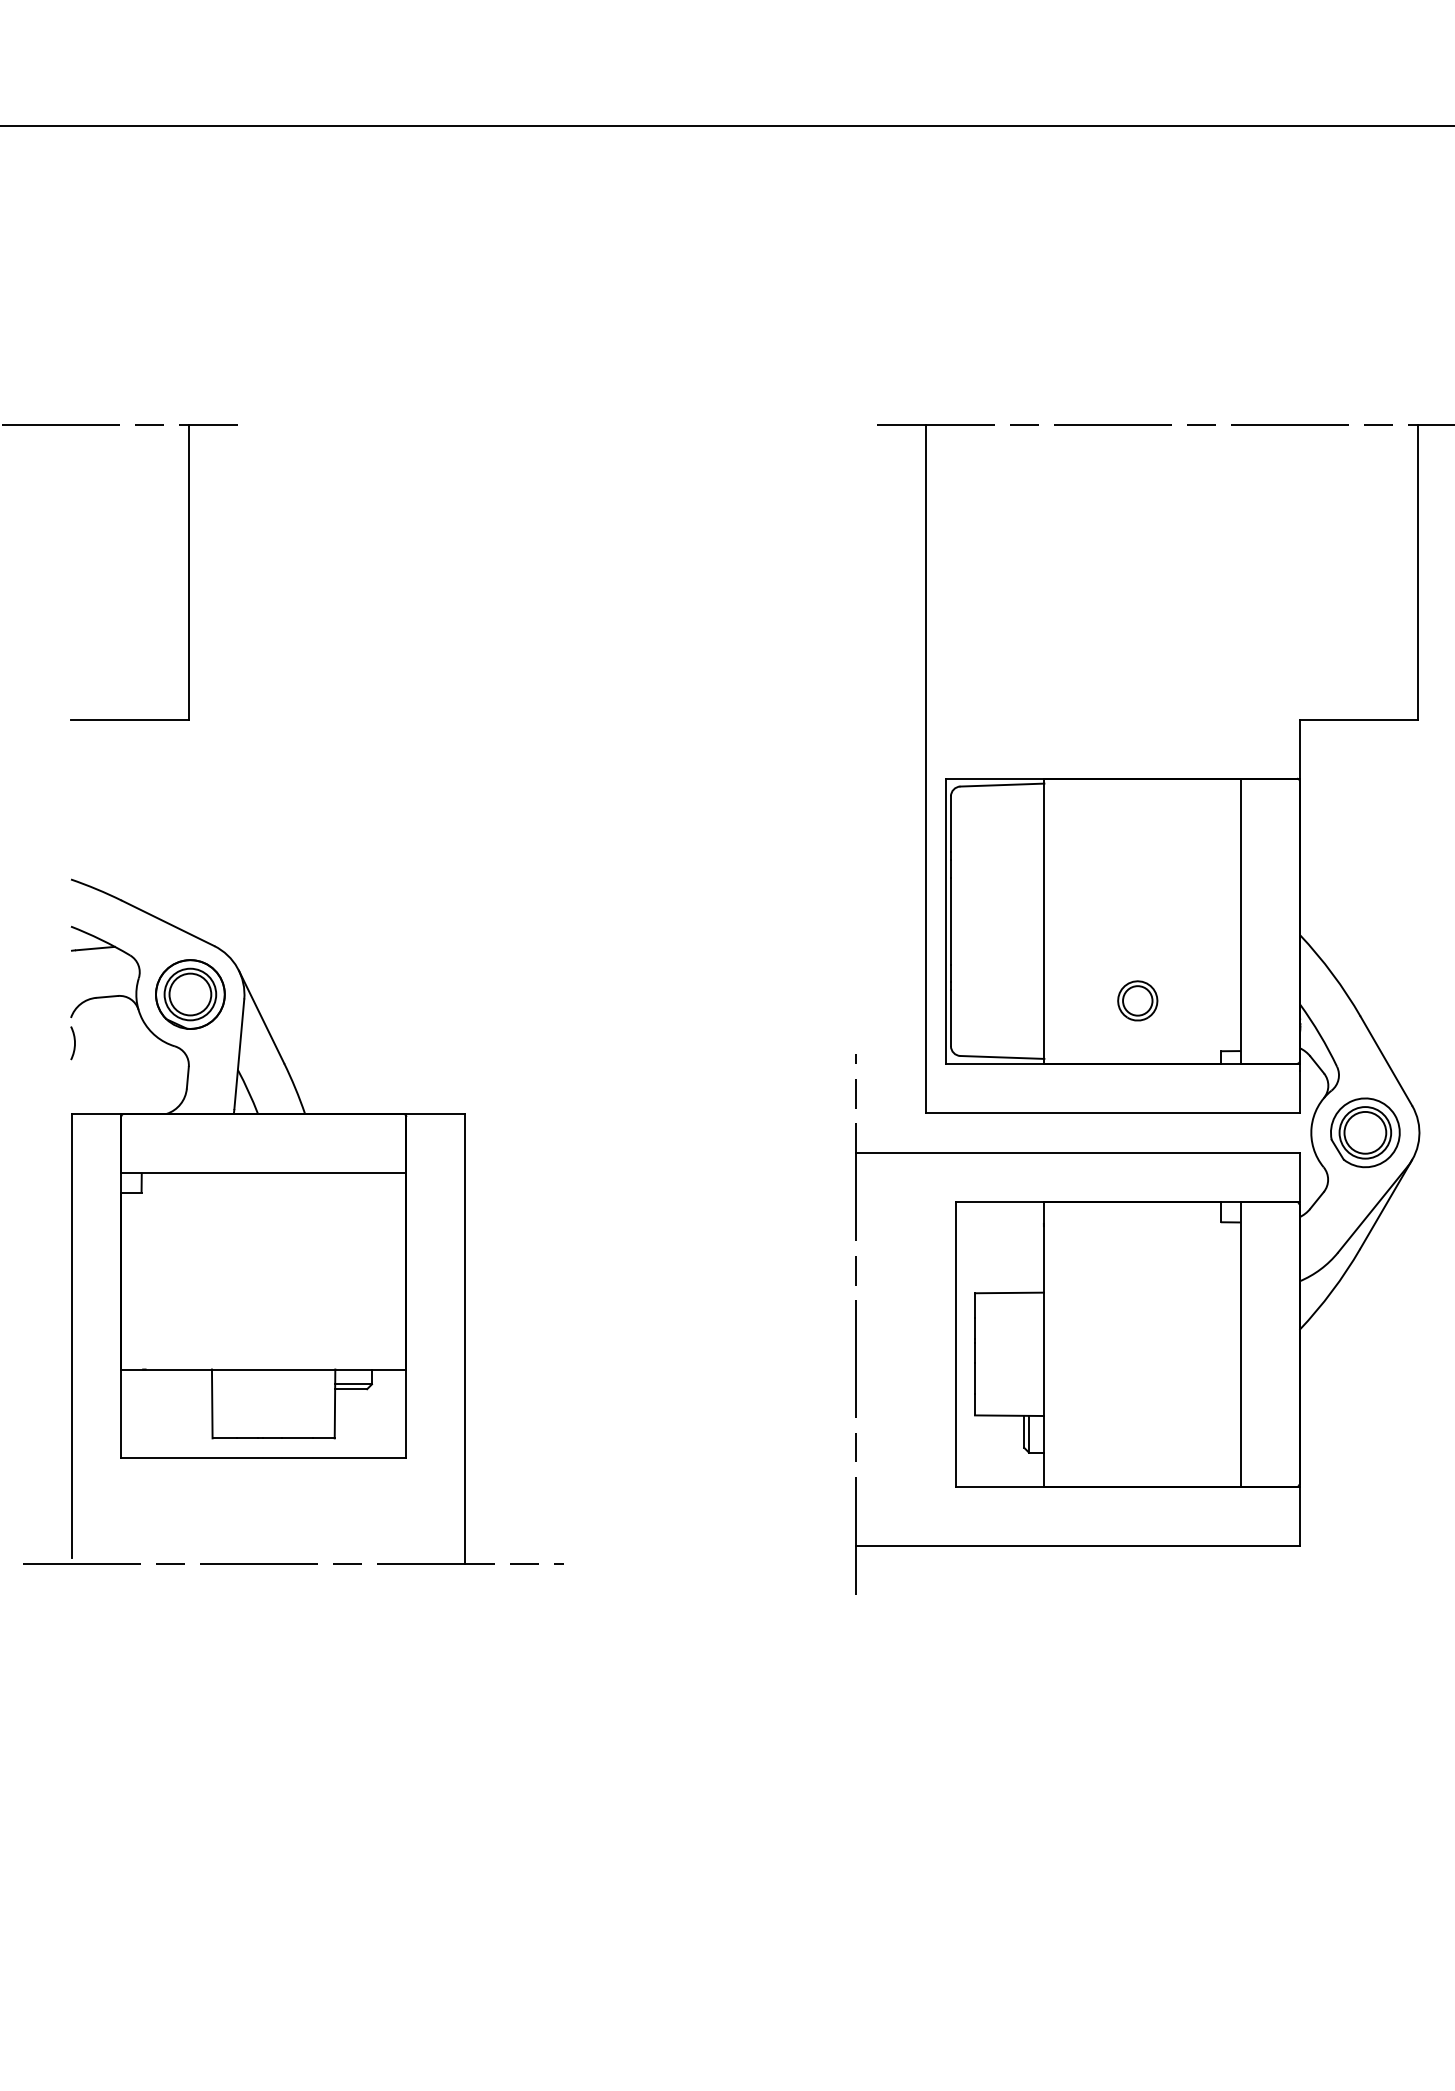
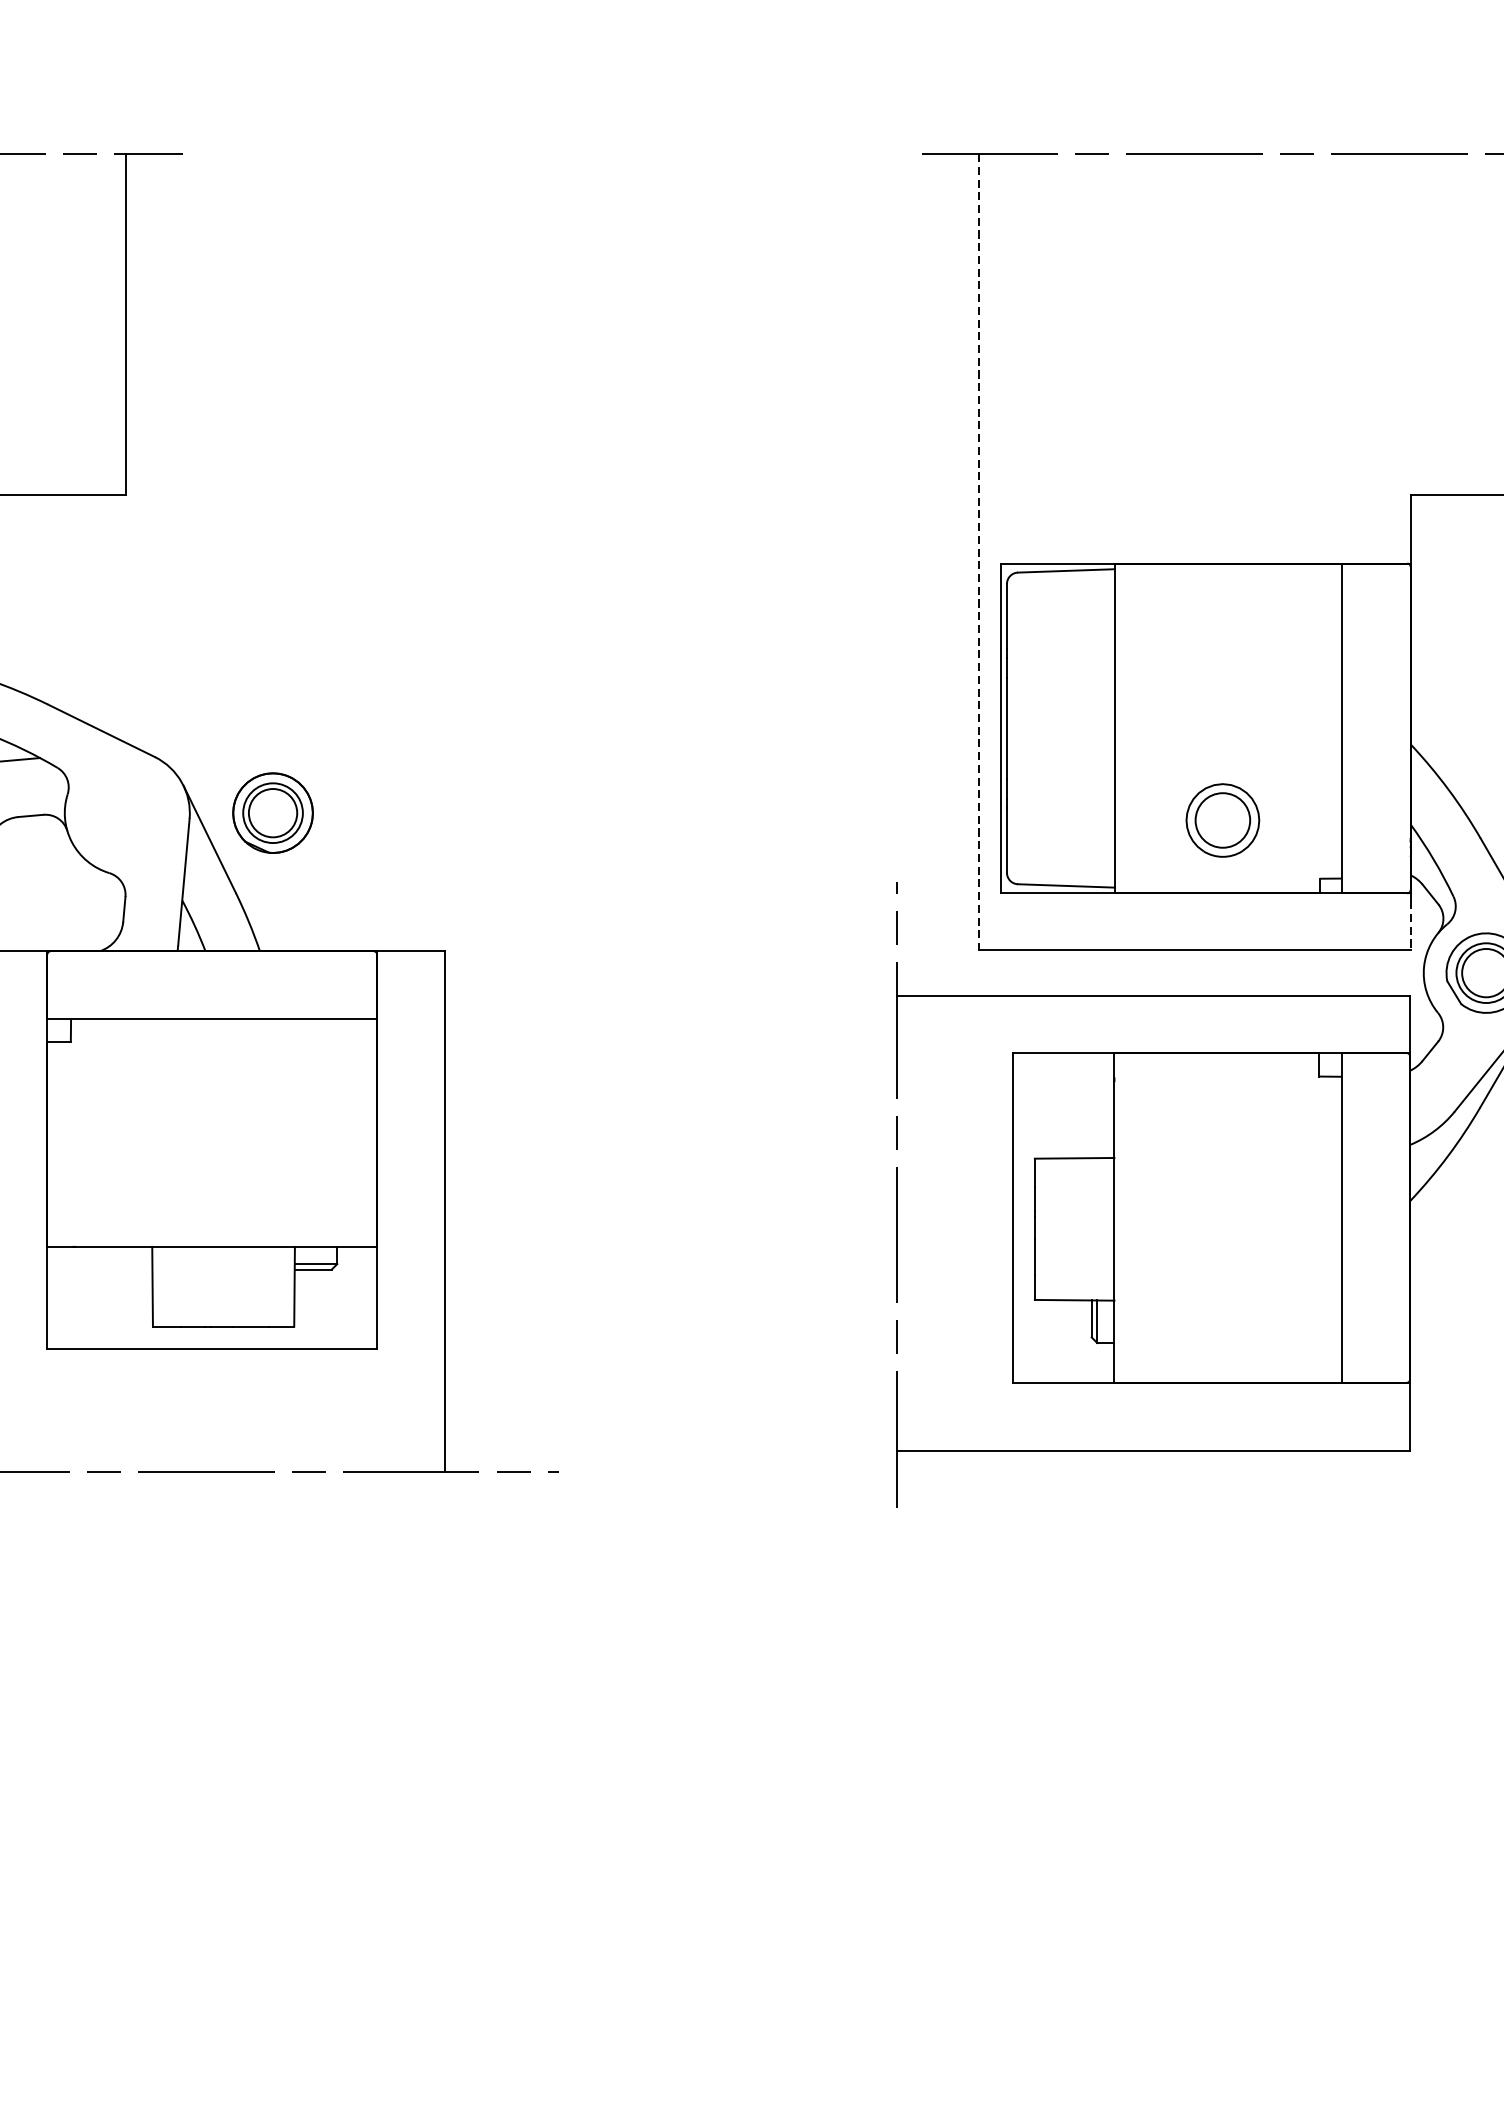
line: (926, 769) -> (978, 552), solid -> dashed
part: (190, 994) -> (273, 813), moved
part: (1137, 1000) -> (1222, 820), size x1.6
line: (1300, 1092) -> (1411, 926), solid -> dashed

